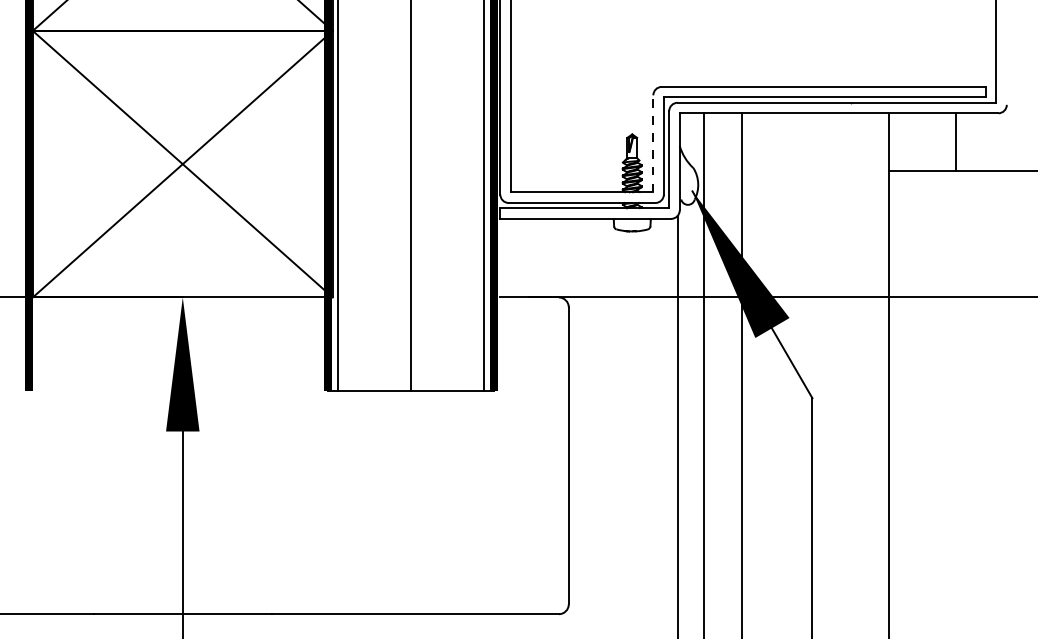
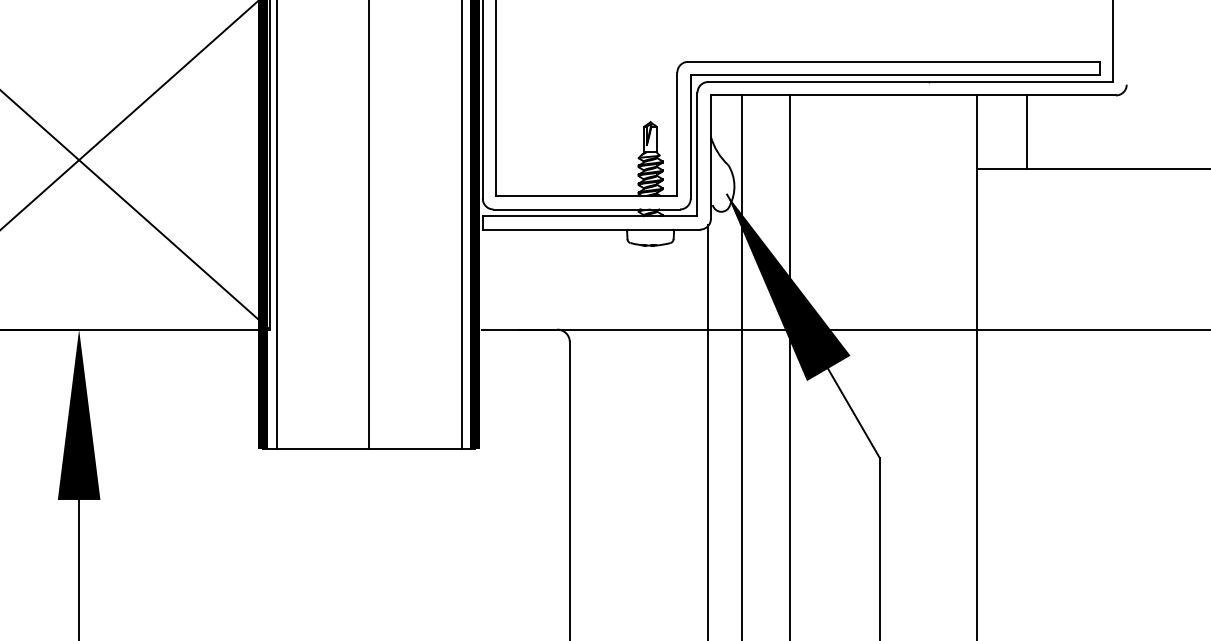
line: (956, 141) -> (1027, 131), moved
line: (653, 143) -> (677, 133), dashed -> solid

